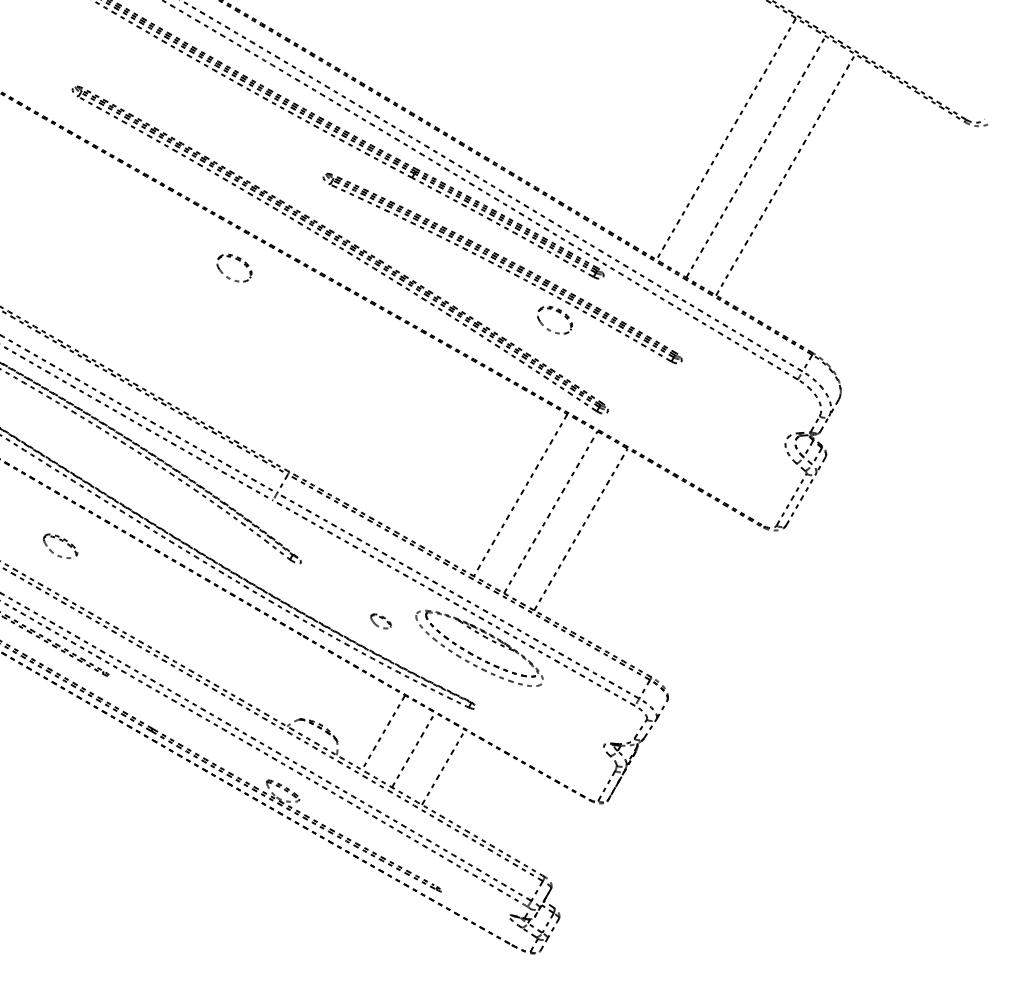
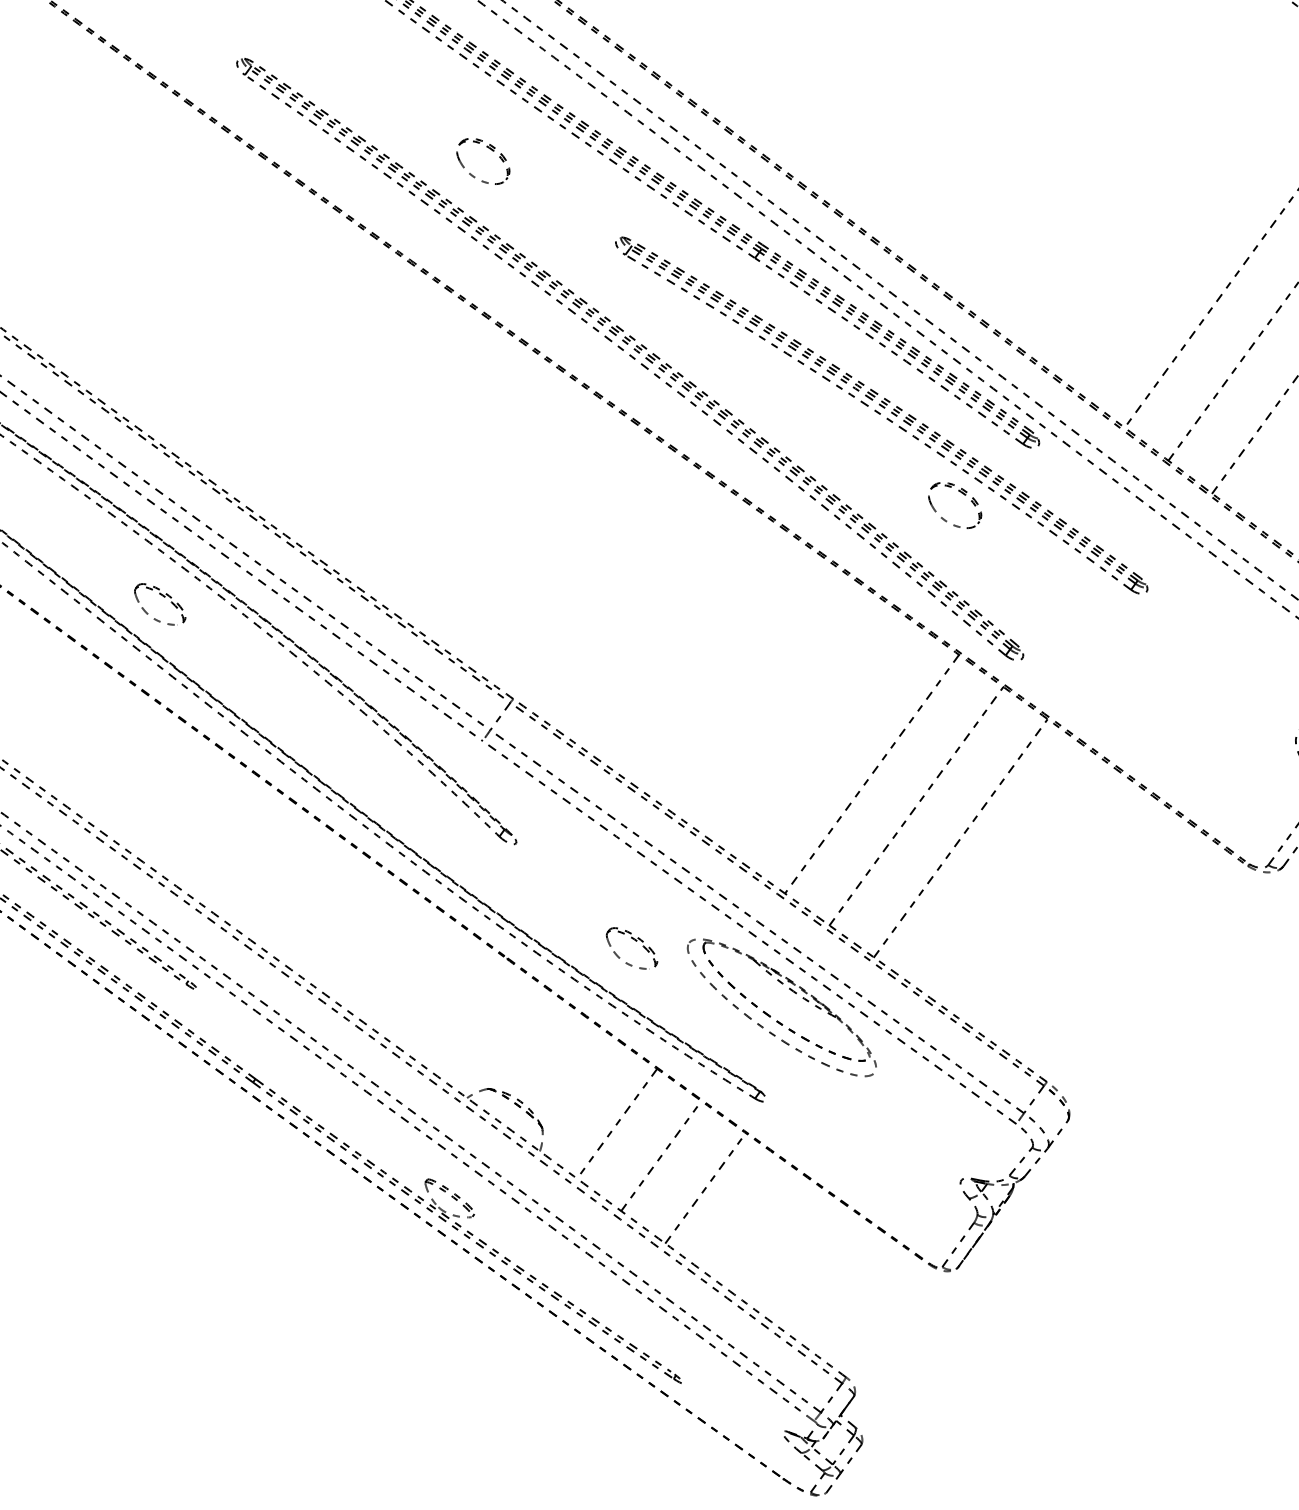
part: (237, 260) -> (489, 149), moved
part: (60, 545) -> (160, 603), moved
part: (380, 621) -> (630, 948), size x1.67

